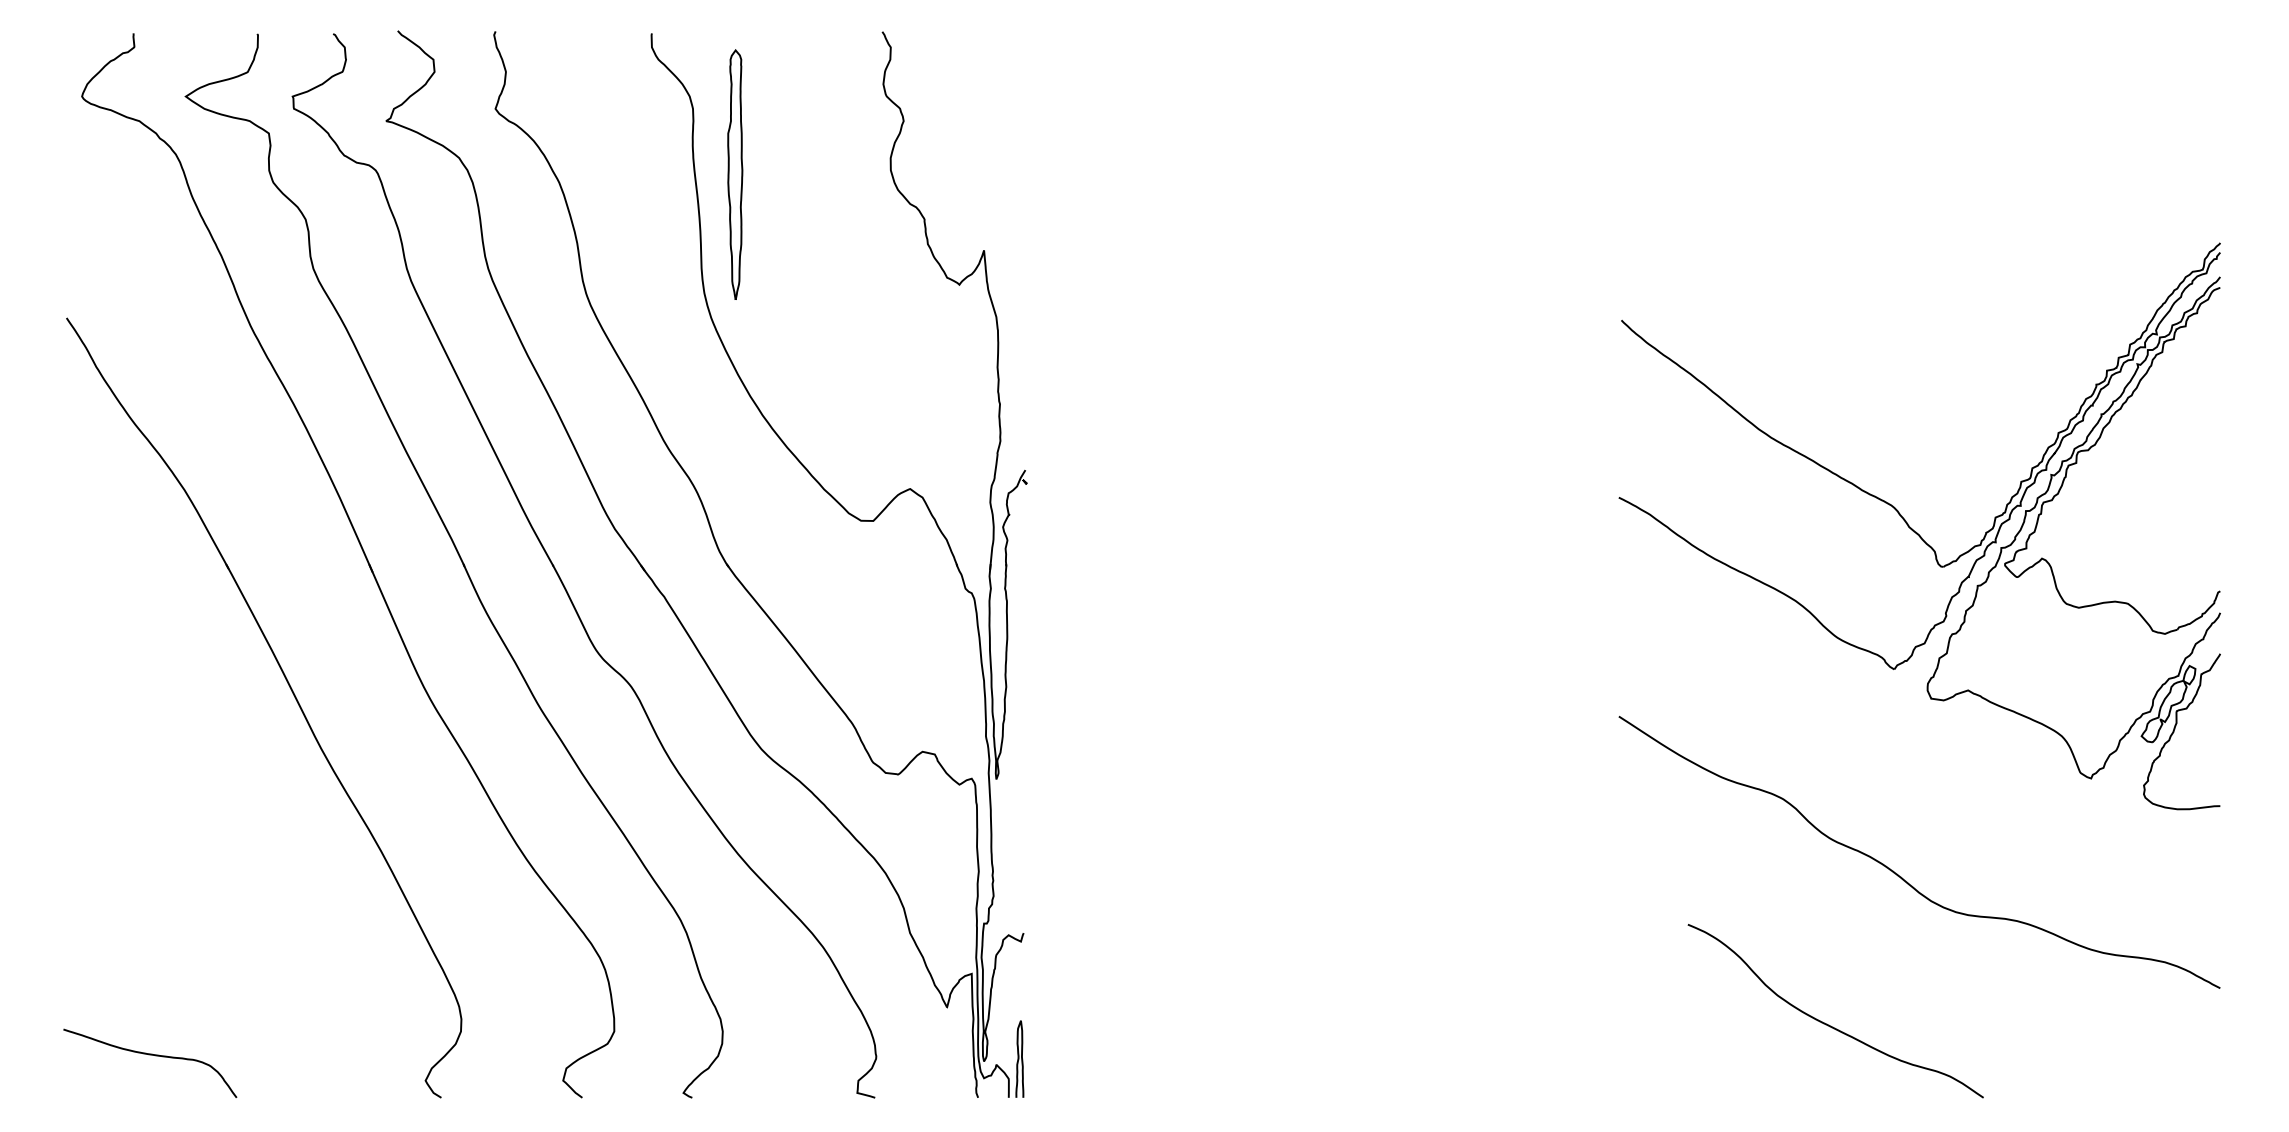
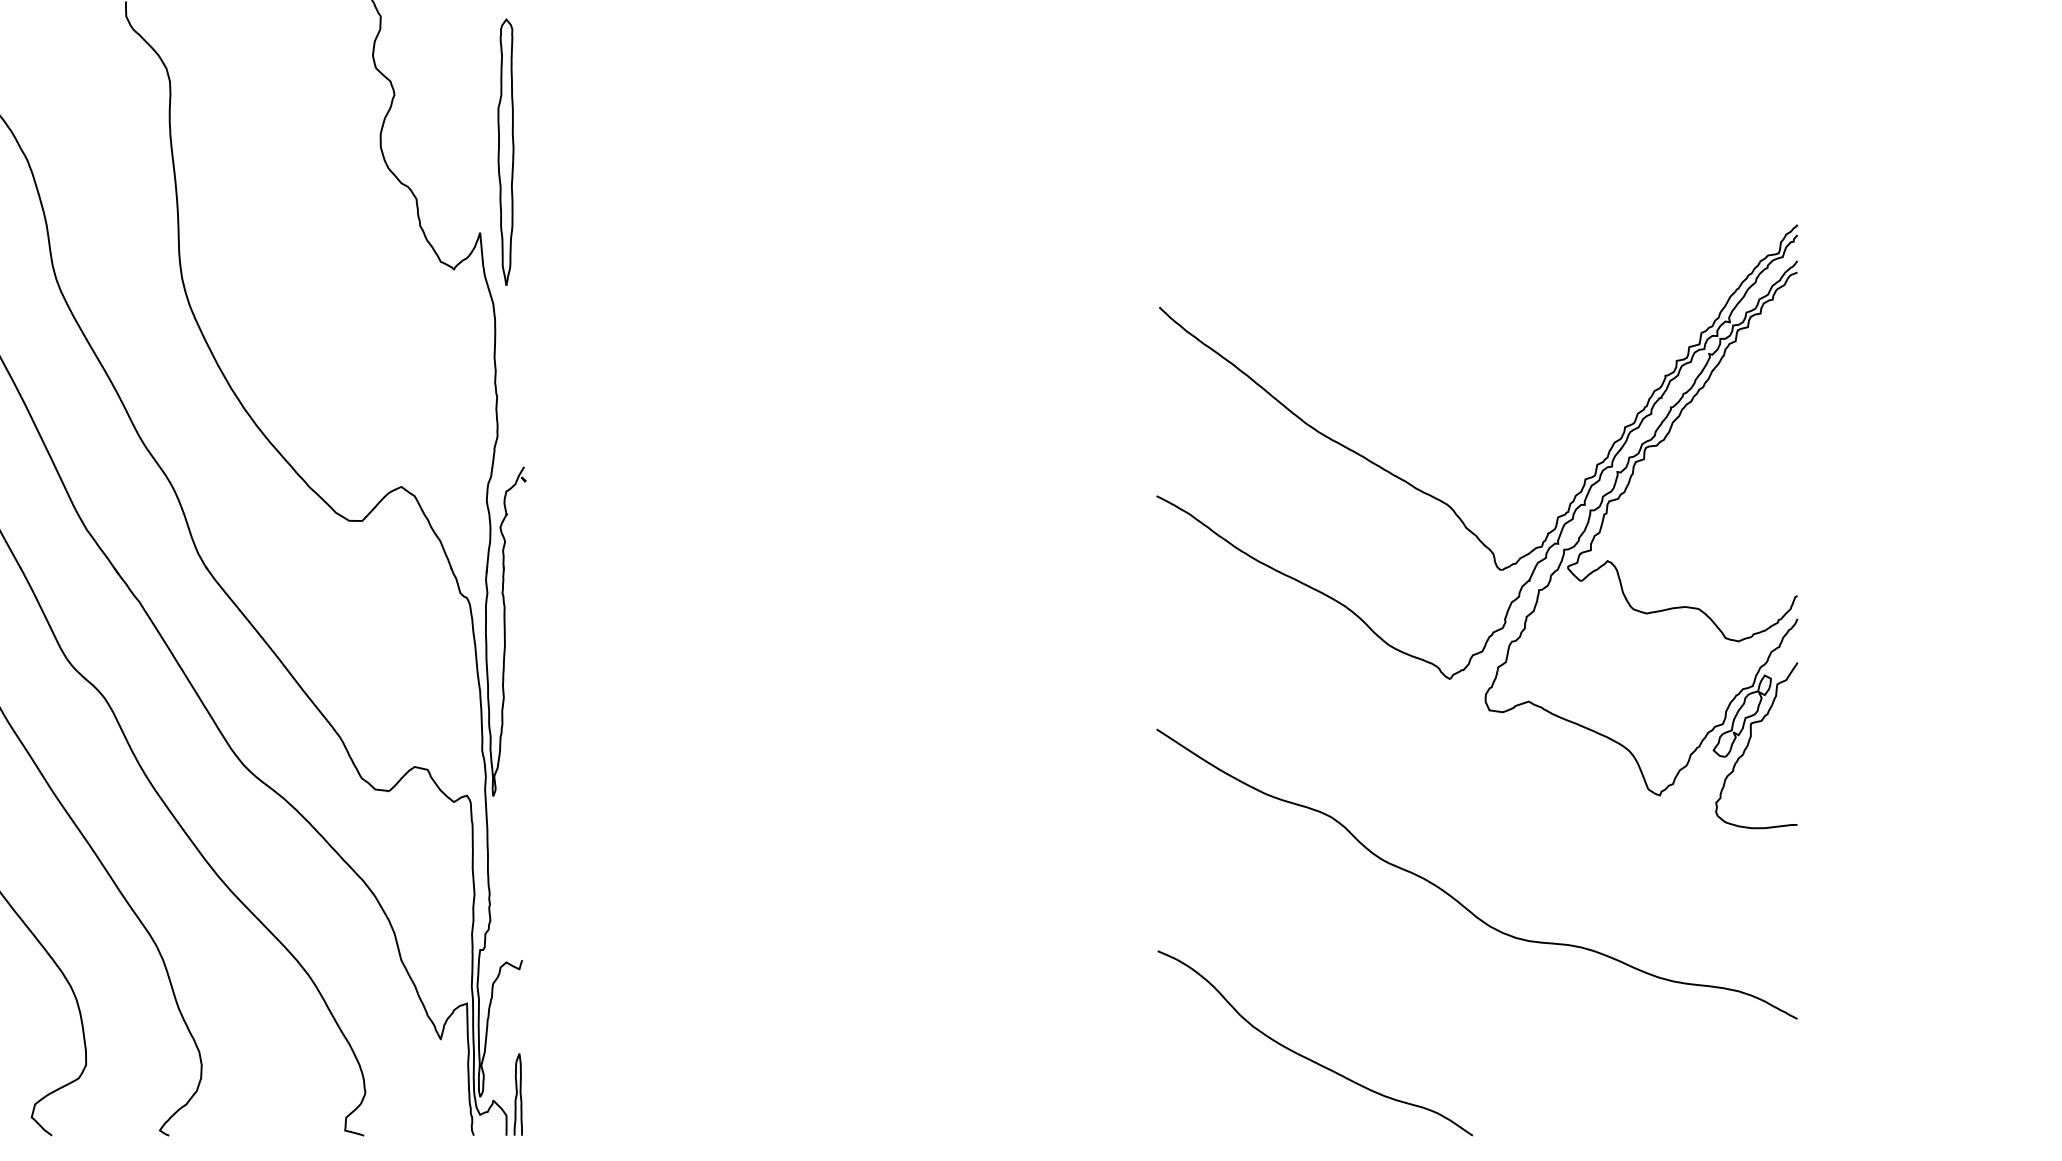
part: (735, 174) -> (506, 151), moved
curve: (1828, 1024) -> (1307, 1057), moved

